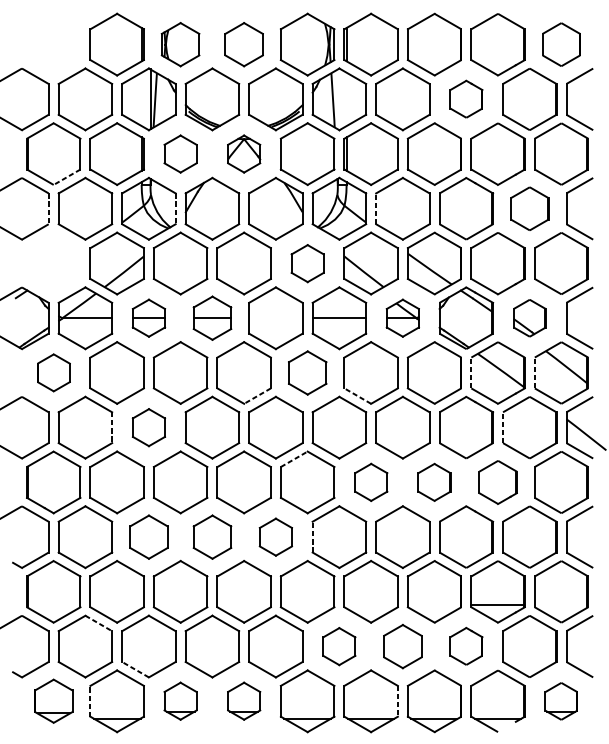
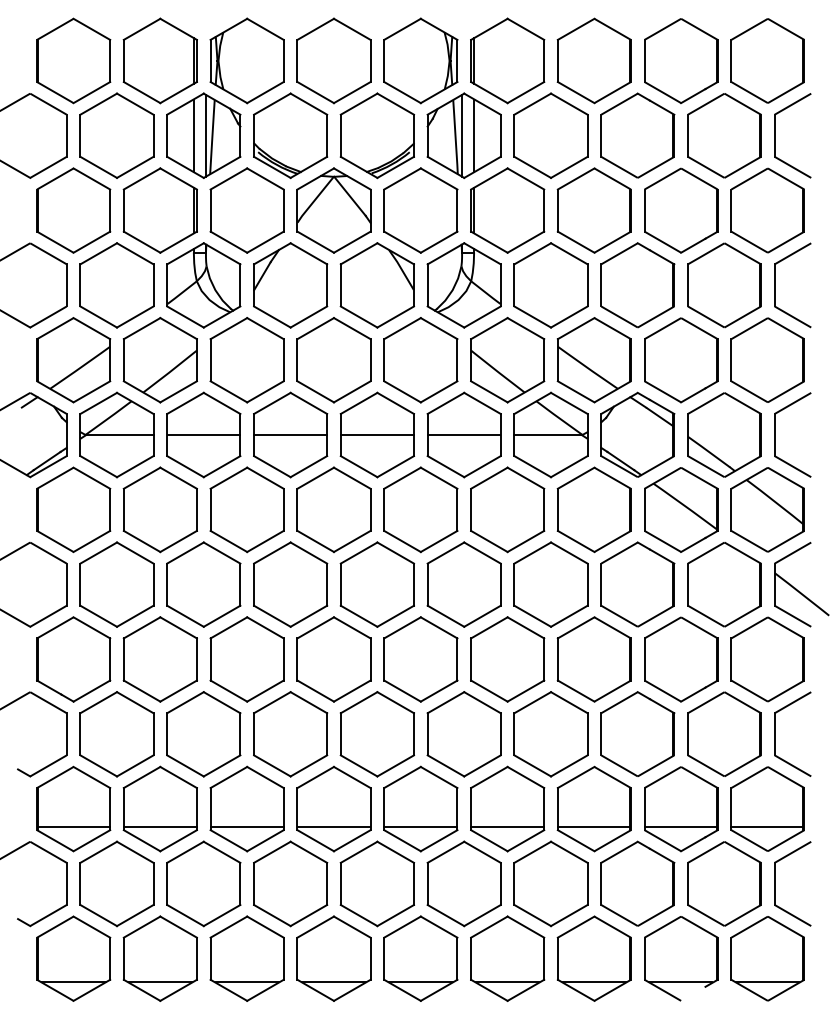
part: (53, 44) -> (73, 60), added
part: (180, 44) -> (246, 60), size x1.43
part: (243, 44) -> (333, 60), size x1.43
part: (561, 44) -> (767, 60), size x1.43
line: (141, 99) -> (193, 135), added
line: (338, 99) -> (462, 135), added
line: (346, 99) -> (474, 135), added
part: (466, 99) -> (637, 135), size x1.67
part: (180, 154) -> (246, 210), size x1.67
part: (243, 154) -> (333, 210), size x1.67
line: (66, 177) -> (91, 242), dashed -> solid
line: (48, 208) -> (66, 285), dashed -> solid
line: (175, 208) -> (240, 285), dashed -> solid
line: (376, 208) -> (514, 284), dashed -> solid
part: (529, 208) -> (724, 285), size x1.43
part: (53, 263) -> (73, 360), added
part: (307, 263) -> (420, 360), size x1.67
part: (148, 317) -> (203, 434), size x1.67
part: (212, 317) -> (290, 434), size x1.43
part: (402, 317) -> (550, 434), size x1.67
part: (529, 317) -> (724, 434), size x1.67
line: (275, 318) -> (376, 435), added
part: (53, 372) -> (73, 509), size x1.67
part: (307, 372) -> (420, 509), size x1.43
line: (471, 372) -> (644, 509), dashed -> solid
line: (534, 372) -> (731, 509), dashed -> solid
line: (256, 396) -> (351, 541), dashed -> solid
line: (357, 396) -> (488, 541), dashed -> solid
part: (148, 427) -> (203, 584), size x1.67
line: (502, 427) -> (687, 584), dashed -> solid
line: (112, 428) -> (153, 585), dashed -> solid
line: (294, 459) -> (402, 627), dashed -> solid
part: (371, 482) -> (507, 659), size x1.67
part: (433, 482) -> (593, 659), size x1.67
part: (498, 482) -> (681, 659), size x1.43
line: (312, 536) -> (427, 733), dashed -> solid
part: (148, 537) -> (203, 734), size x1.43
part: (212, 537) -> (290, 734), size x1.43
part: (275, 537) -> (377, 734), size x1.67
line: (53, 605) -> (73, 827), added
line: (117, 605) -> (160, 827), added
line: (180, 605) -> (246, 827), added
line: (243, 605) -> (333, 827), added
line: (307, 605) -> (420, 827), added
line: (371, 605) -> (507, 827), added
line: (433, 605) -> (593, 827), added
line: (561, 605) -> (767, 827), added
line: (98, 623) -> (135, 852), dashed -> solid
part: (338, 646) -> (463, 883), size x1.67
part: (402, 646) -> (550, 883), size x1.43
part: (466, 646) -> (637, 883), size x1.67
line: (135, 669) -> (185, 915), dashed -> solid
part: (53, 701) -> (73, 958), size x1.43
line: (90, 701) -> (123, 958), dashed -> solid
part: (180, 701) -> (246, 958), size x1.67
part: (243, 701) -> (333, 958), size x1.67
line: (398, 701) -> (544, 959), dashed -> solid
part: (561, 701) -> (767, 958), size x1.67

